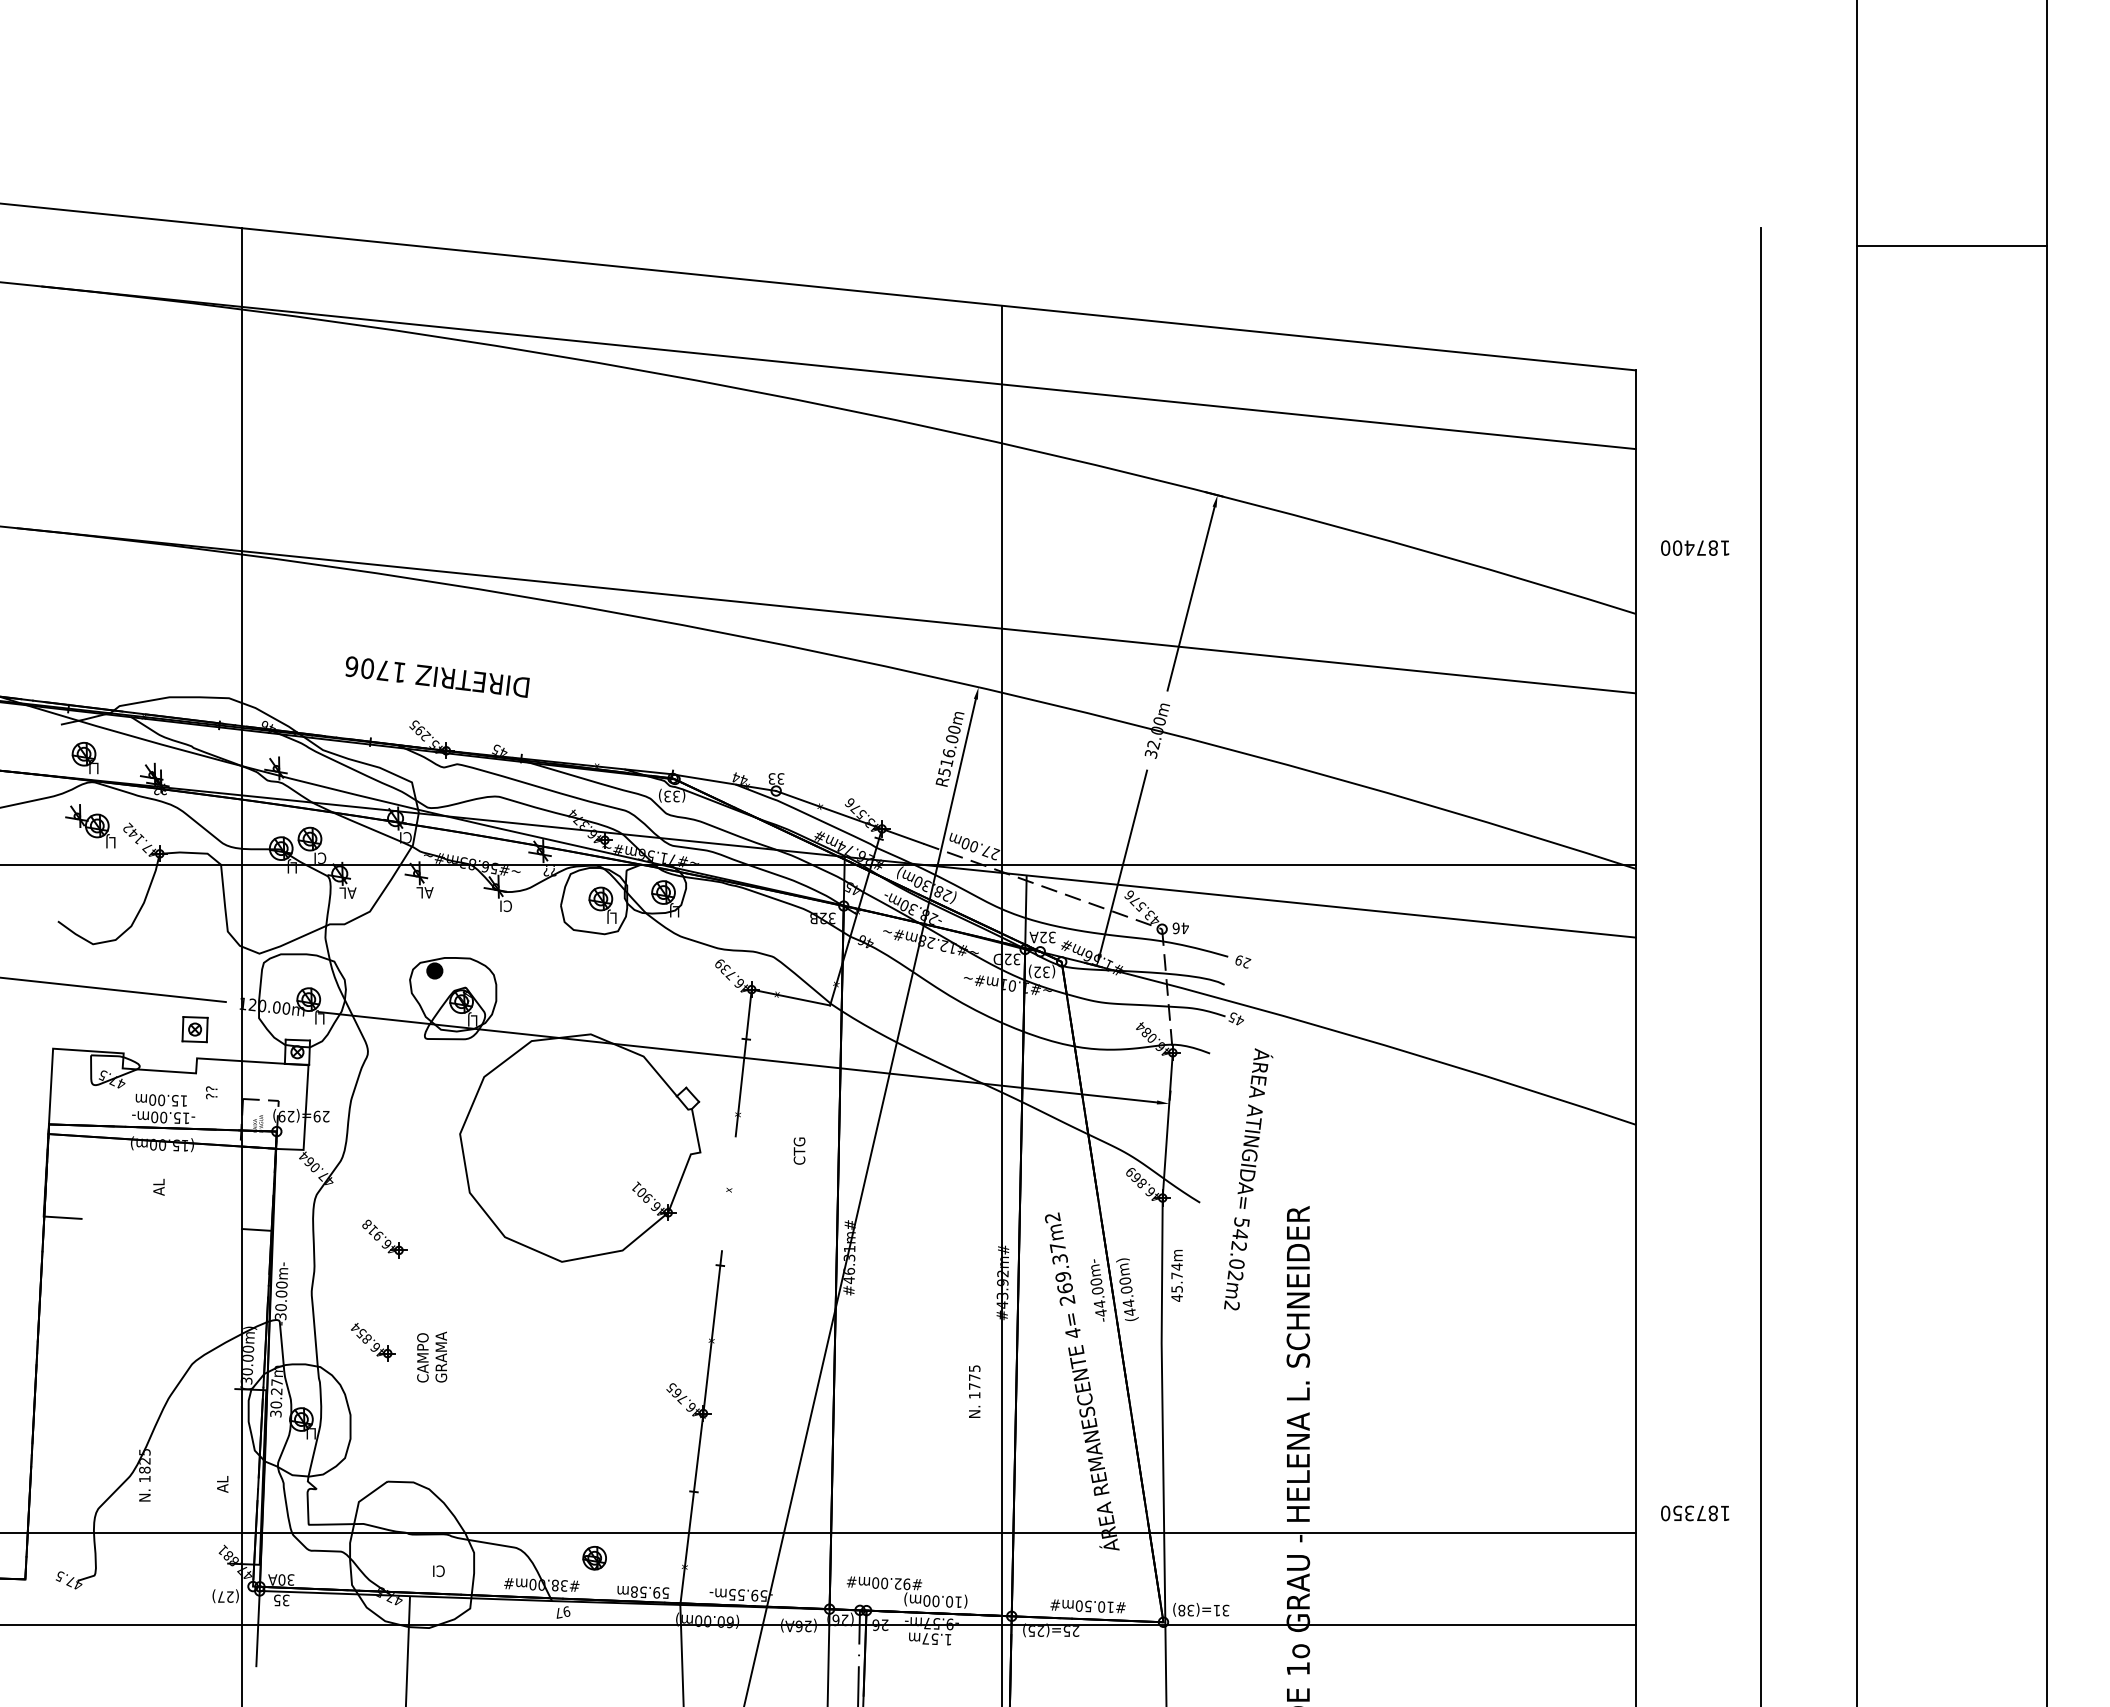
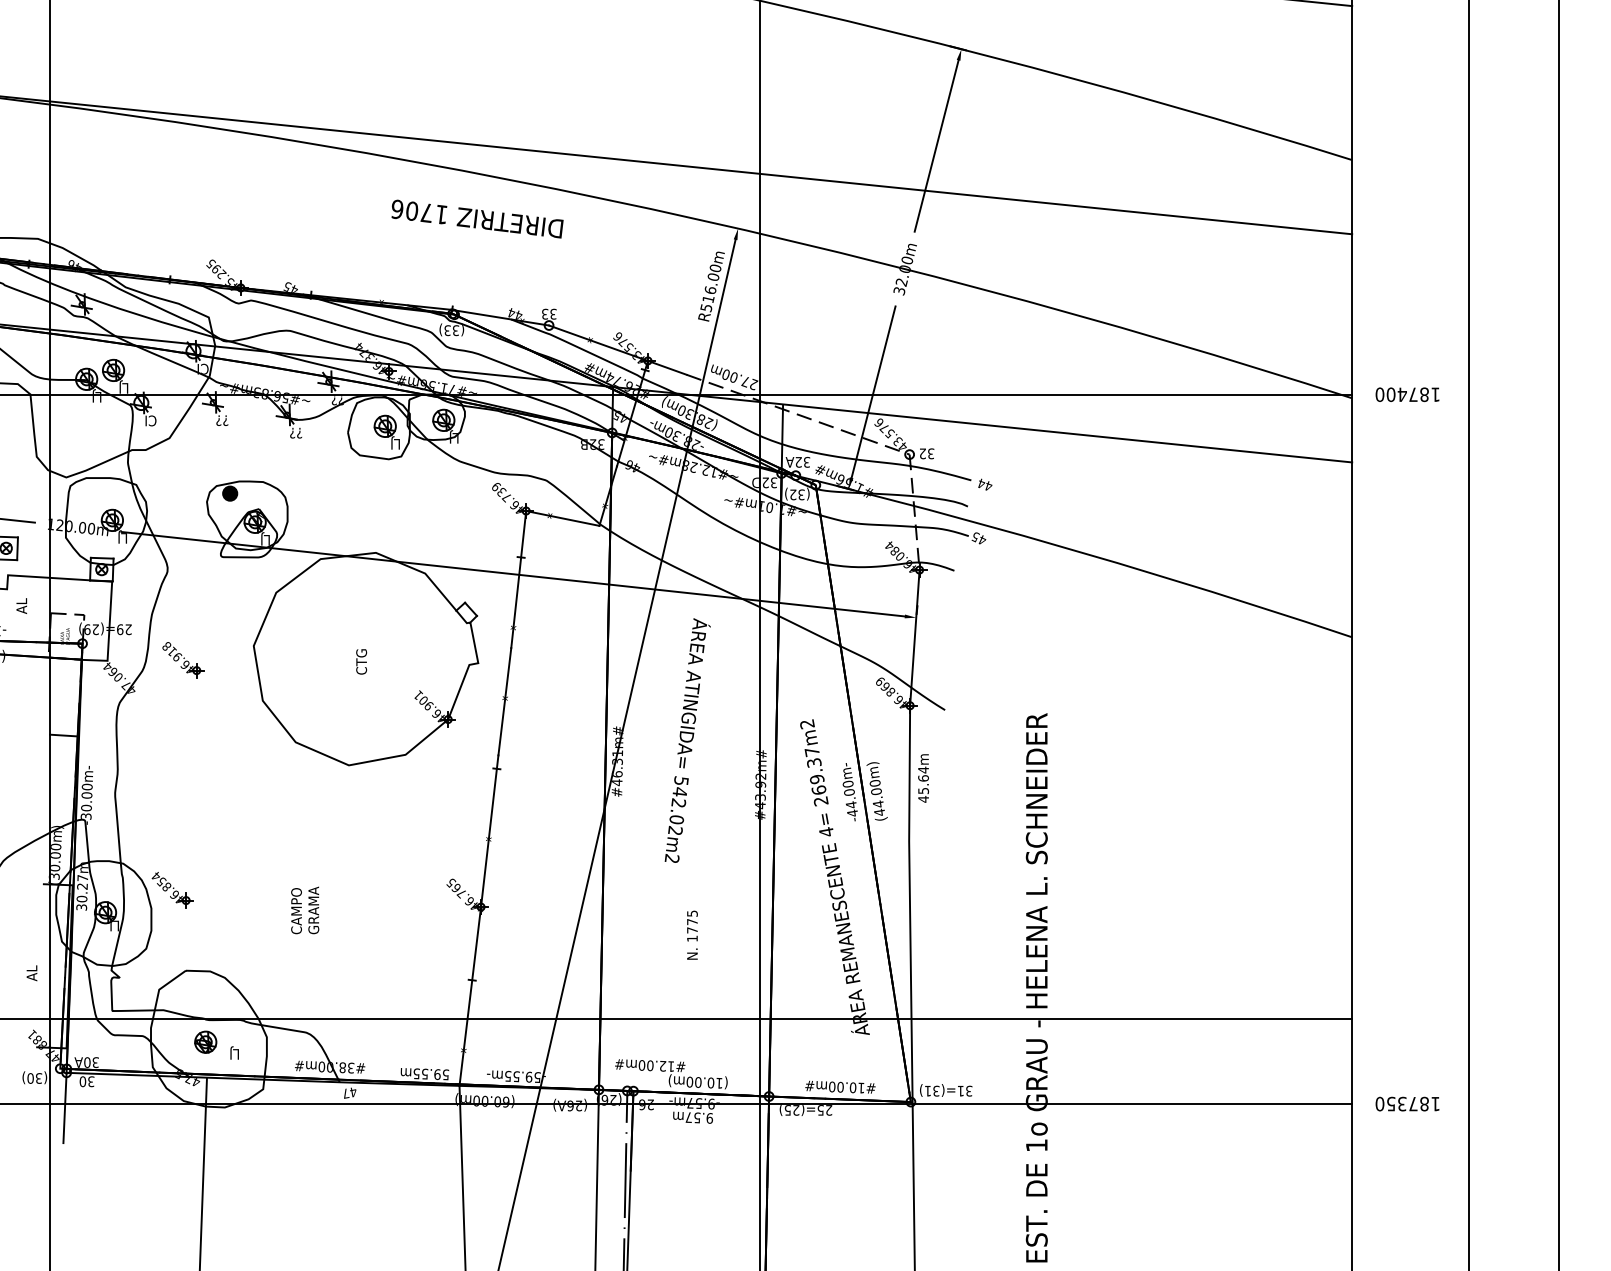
text: (1695, 547) -> (1407, 394), moved
text: (437, 676) -> (477, 218), moved
text: (320, 856) -> (123, 386), CI -> LJ
text: (347, 892) -> (148, 420), AL -> CI
text: (424, 892) -> (220, 420), AL -> ??
text: (505, 906) -> (296, 433), CI -> ??
text: (1180, 928) -> (926, 453), 46 -> 32
text: (1243, 961) -> (985, 484), 29 -> 44
text: (211, 1090) -> (21, 605), ?? -> AL
text: (799, 1150) -> (361, 661), moved
text: (1248, 1179) -> (687, 740), moved
line: (728, 1193) -> (504, 701), added
part: (384, 1238) -> (183, 659), moved
text: (1176, 1275) -> (923, 778), 45.74m -> 45.64m
part: (373, 1342) -> (172, 890), moved
text: (432, 1356) -> (305, 909), moved
text: (974, 1391) -> (692, 935), moved
text: (1695, 1513) -> (1407, 1104), moved
part: (594, 1558) -> (205, 1042), moved
text: (438, 1569) -> (233, 1052), CI -> LJ
text: (906, 1584) -> (670, 1066), #92.00m# -> #12.00m#
text: (634, 1591) -> (416, 1073), 59.58m -> 59.55m
text: (225, 1596) -> (34, 1078), (27) -> (30)
text: (276, 1600) -> (82, 1081), 35 -> 30
text: (1087, 1606) -> (839, 1087), #10.50m# -> #10.00m#
text: (1181, 1610) -> (927, 1091), 31=(38) -> 31=(31)
text: (566, 1611) -> (353, 1092), 97 -> 47
text: (947, 1639) -> (709, 1118), 1.57m -> 9.57m

